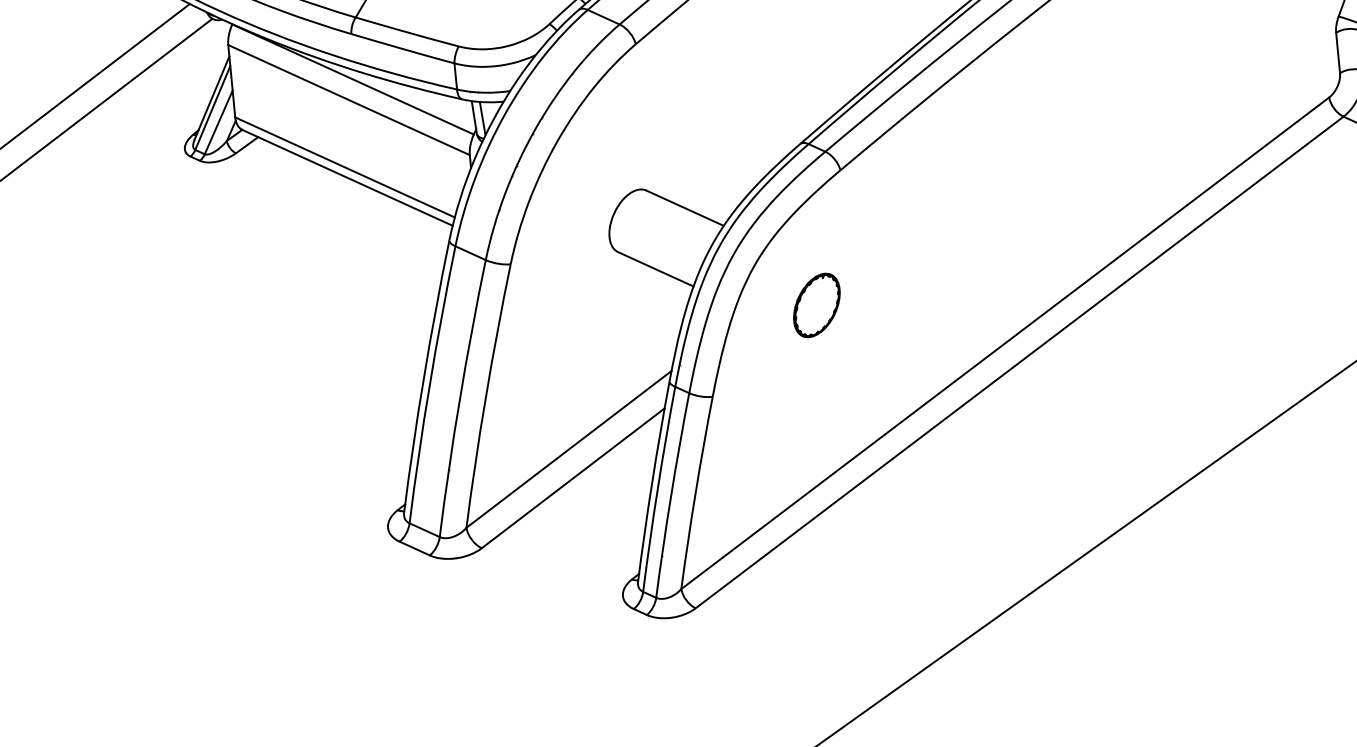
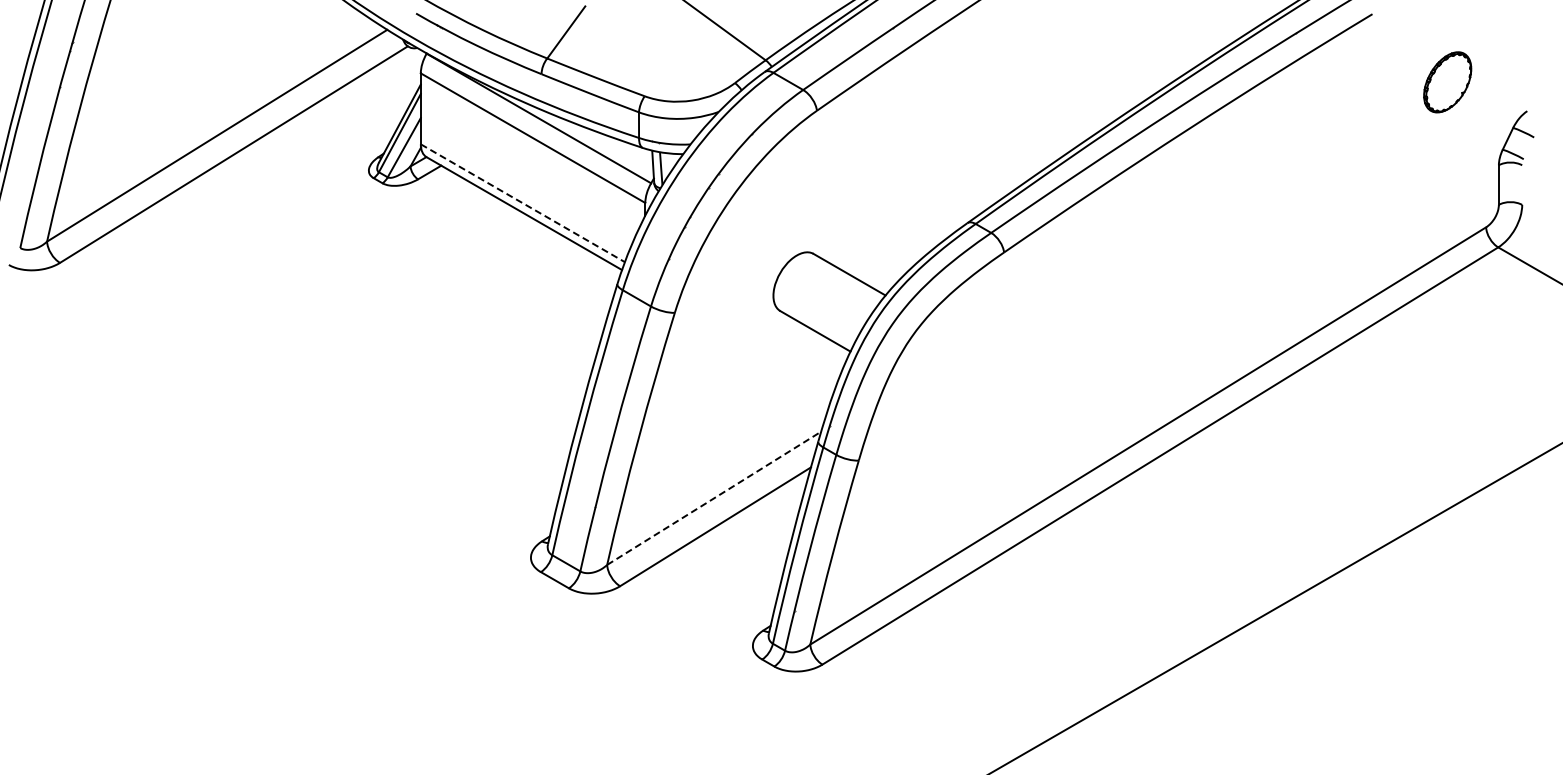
line: (344, 167) -> (522, 203), solid -> dashed
part: (816, 305) -> (968, 381), removed
line: (569, 449) -> (714, 498), solid -> dashed

